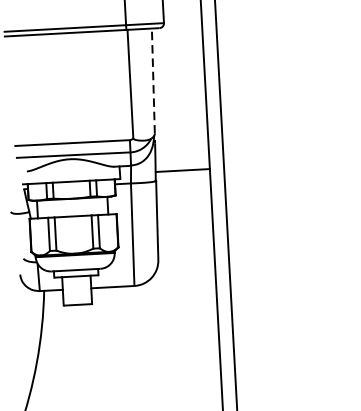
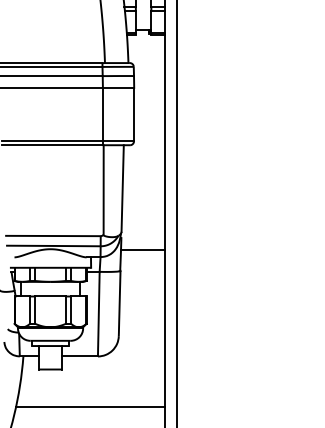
line: (153, 81) -> (122, 188), dashed -> solid
line: (183, 170) -> (143, 249), moved
line: (128, 347) -> (90, 406), added

